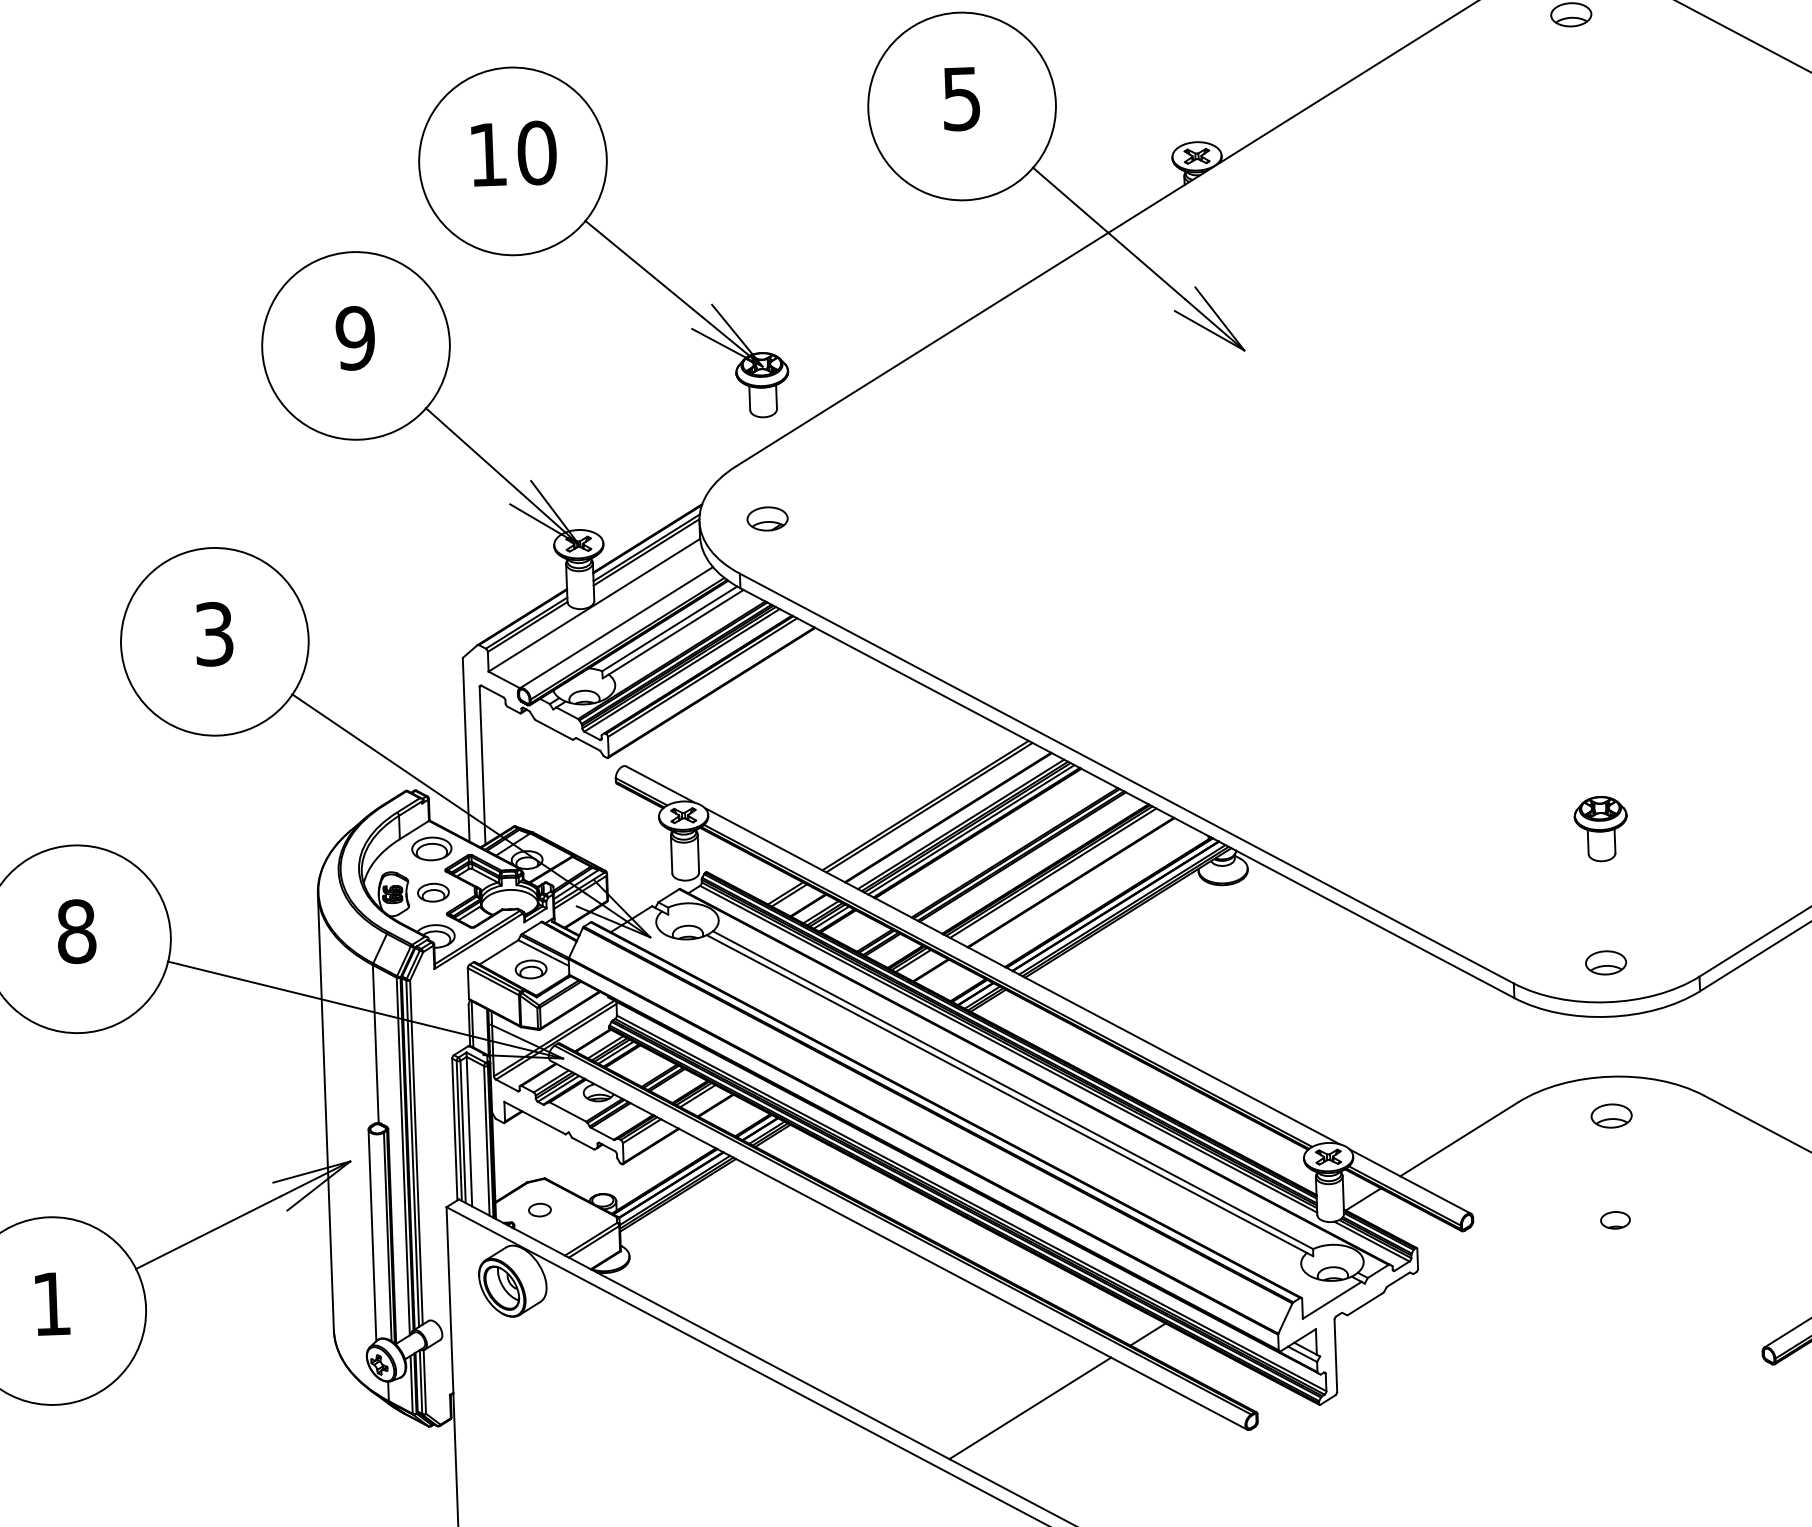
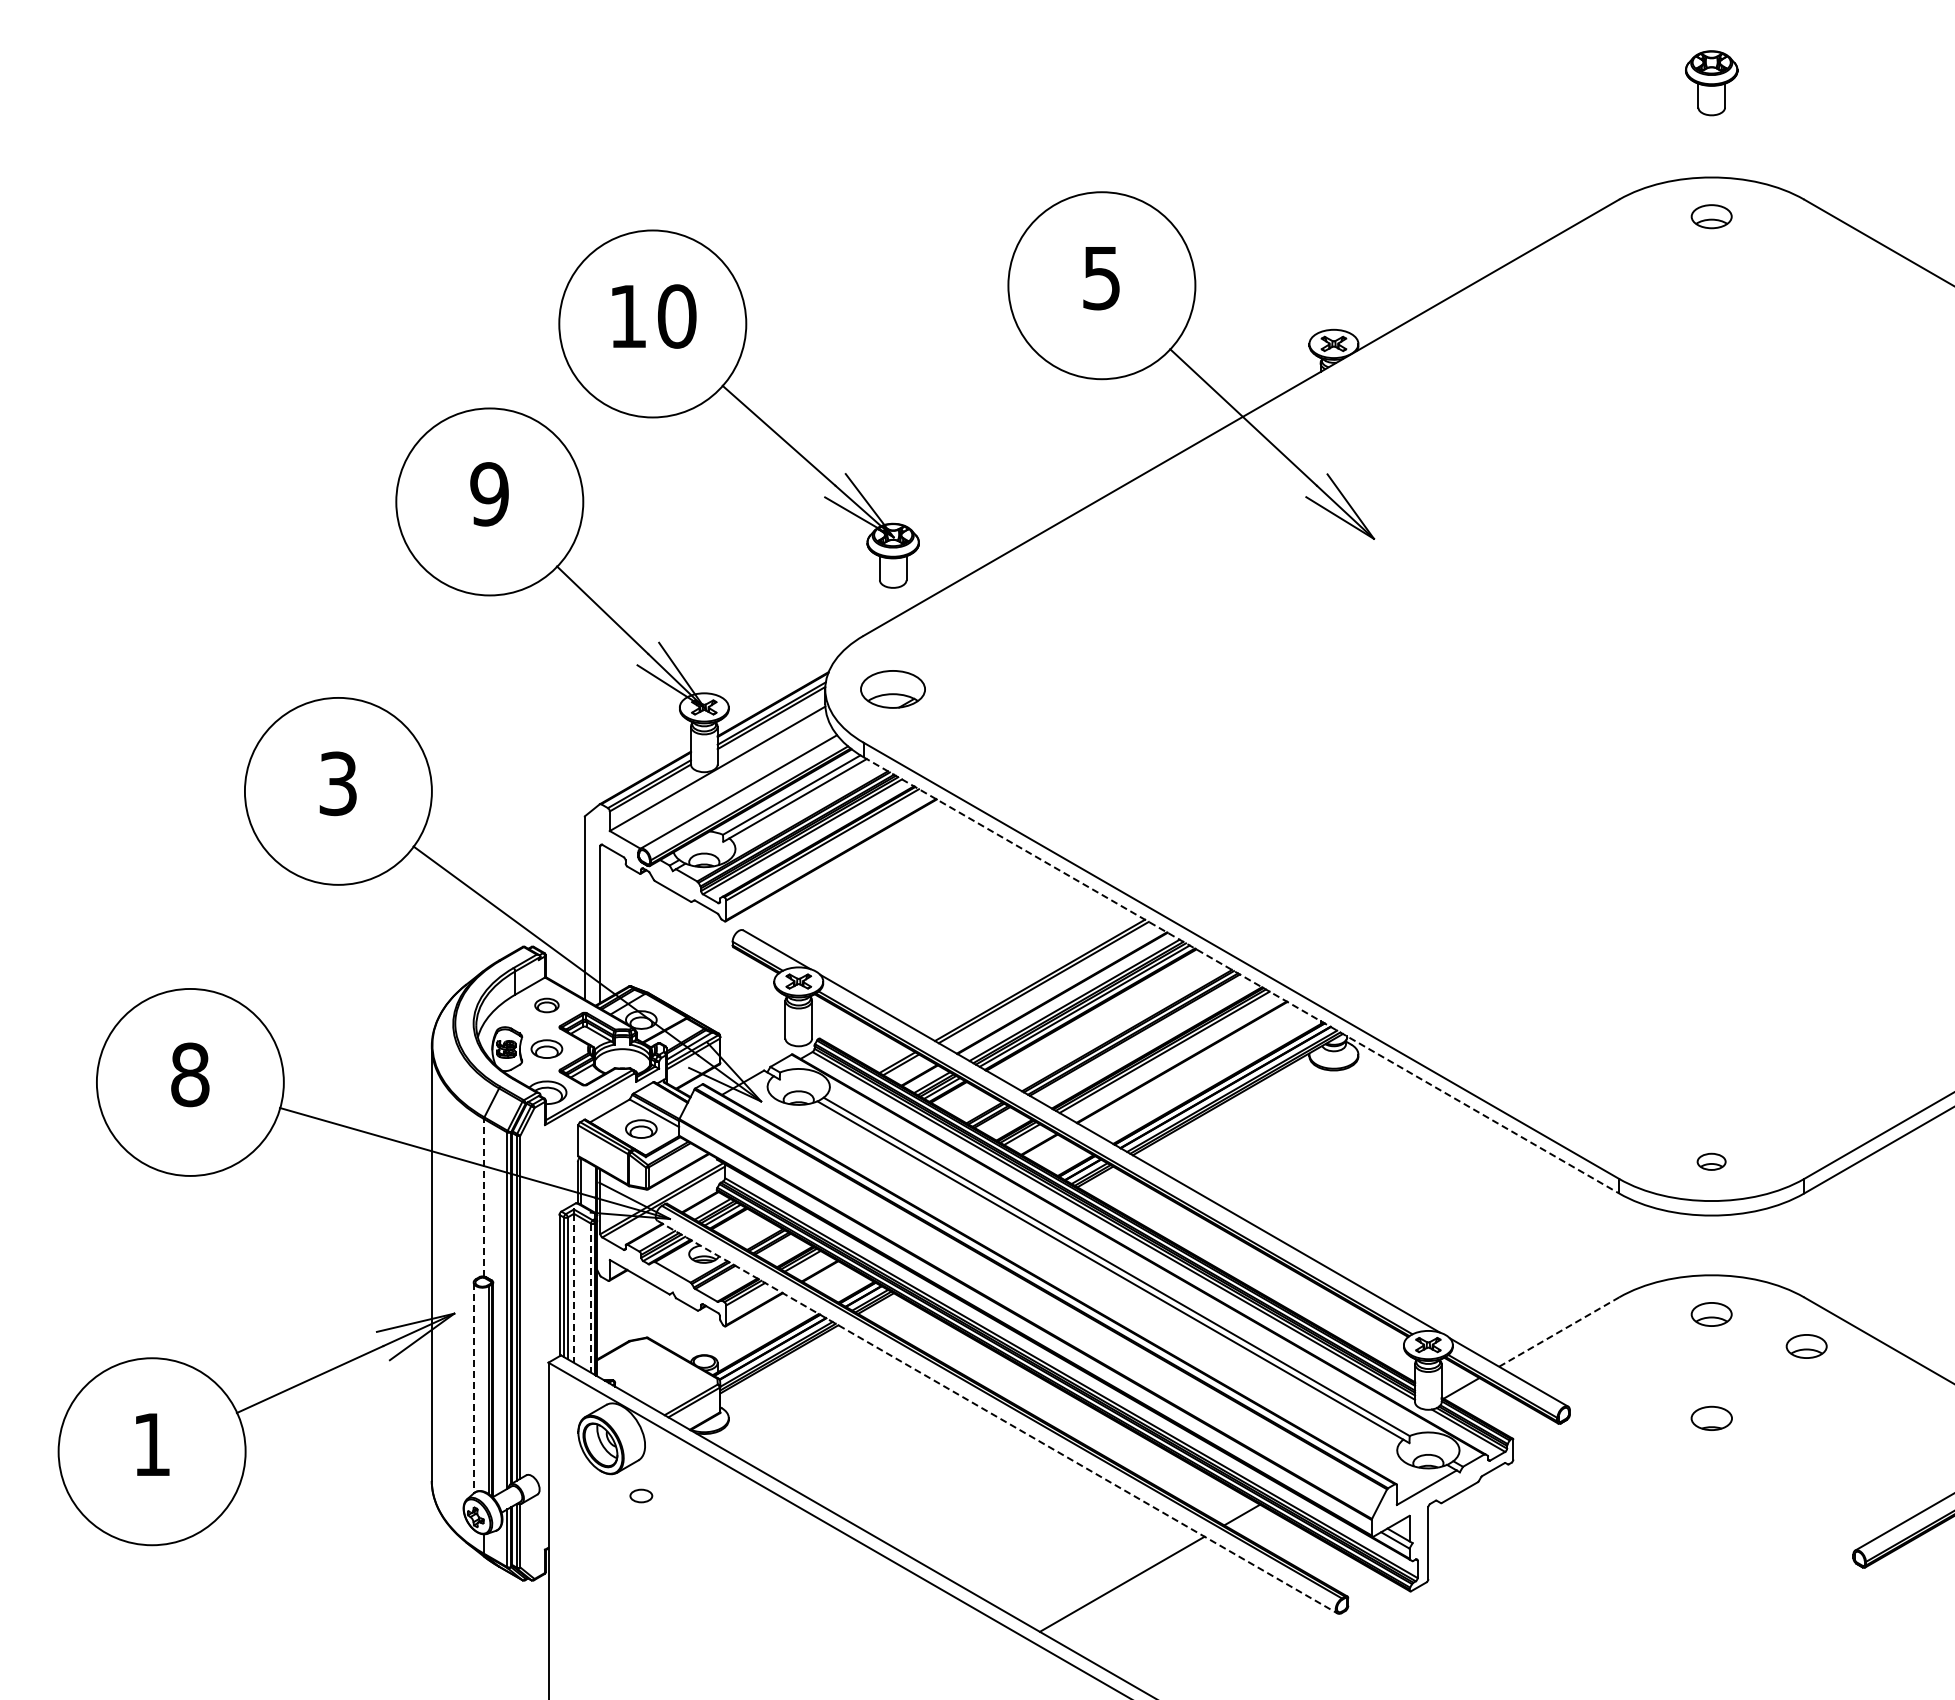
part: (767, 518) -> (893, 688), size x1.6
line: (1127, 793) -> (1241, 975), solid -> dashed
part: (1600, 829) -> (1711, 1028), removed
part: (431, 848) -> (546, 1005), size x0.6
part: (1605, 962) -> (1711, 1161), size x0.7
line: (375, 1043) -> (483, 1197), solid -> dashed
line: (468, 1131) -> (573, 1288), solid -> dashed
line: (1459, 1138) -> (1559, 1331), solid -> dashed
line: (486, 1141) -> (590, 1298), solid -> dashed
part: (1707, 1144) -> (1806, 1346), added
part: (540, 1209) -> (641, 1495), moved
part: (1615, 1220) -> (1711, 1418), size x1.4
line: (372, 1235) -> (473, 1388), solid -> dashed
line: (899, 1245) -> (997, 1417), solid -> dashed

